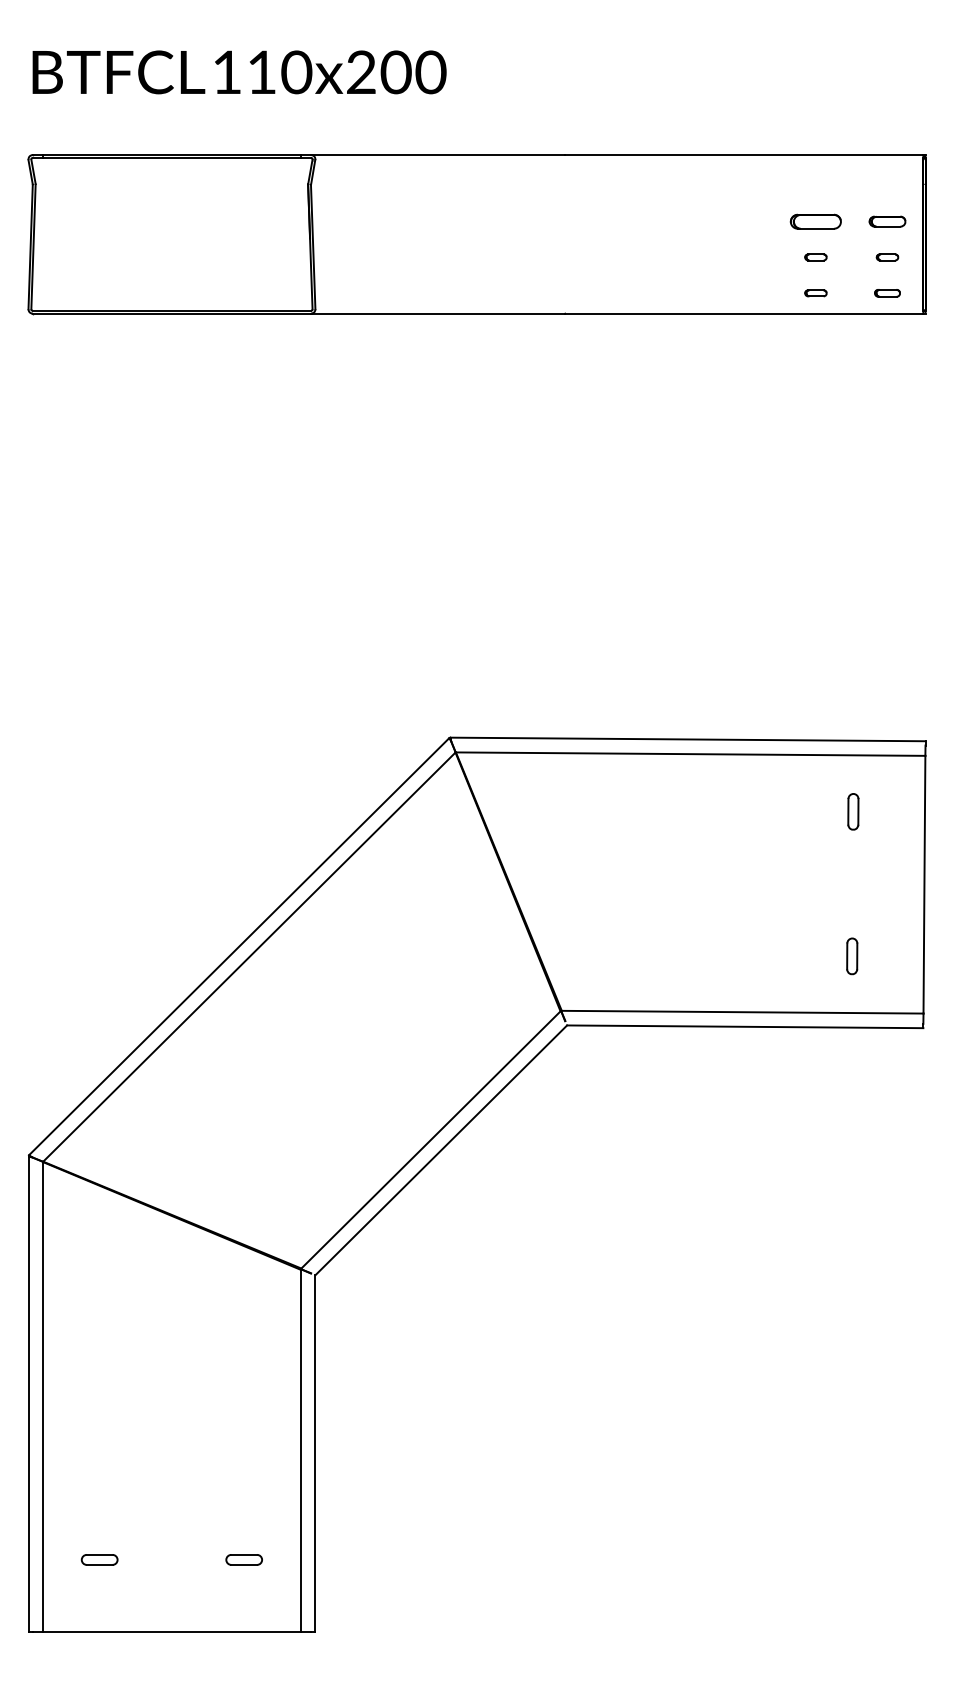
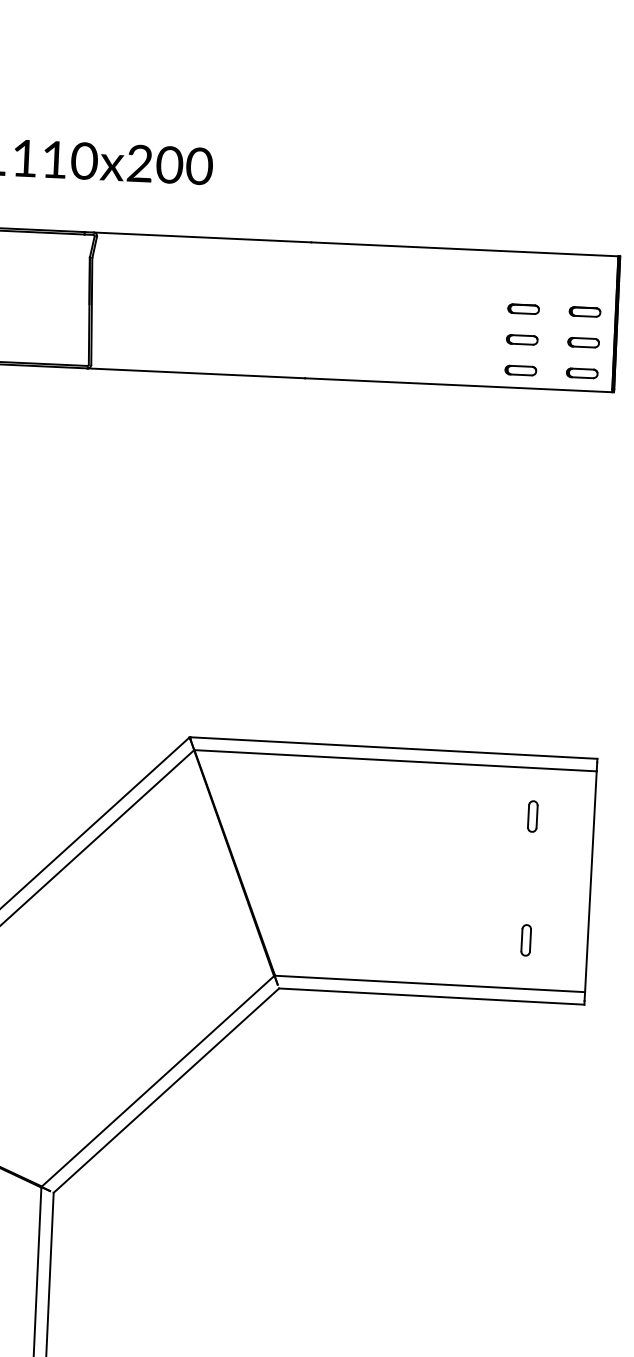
part: (815, 221) -> (523, 309), size x0.71
part: (815, 257) -> (521, 339), size x1.67
part: (887, 257) -> (583, 342), size x1.67
part: (815, 293) -> (520, 370), size x1.67
part: (887, 293) -> (582, 373), size x1.43

